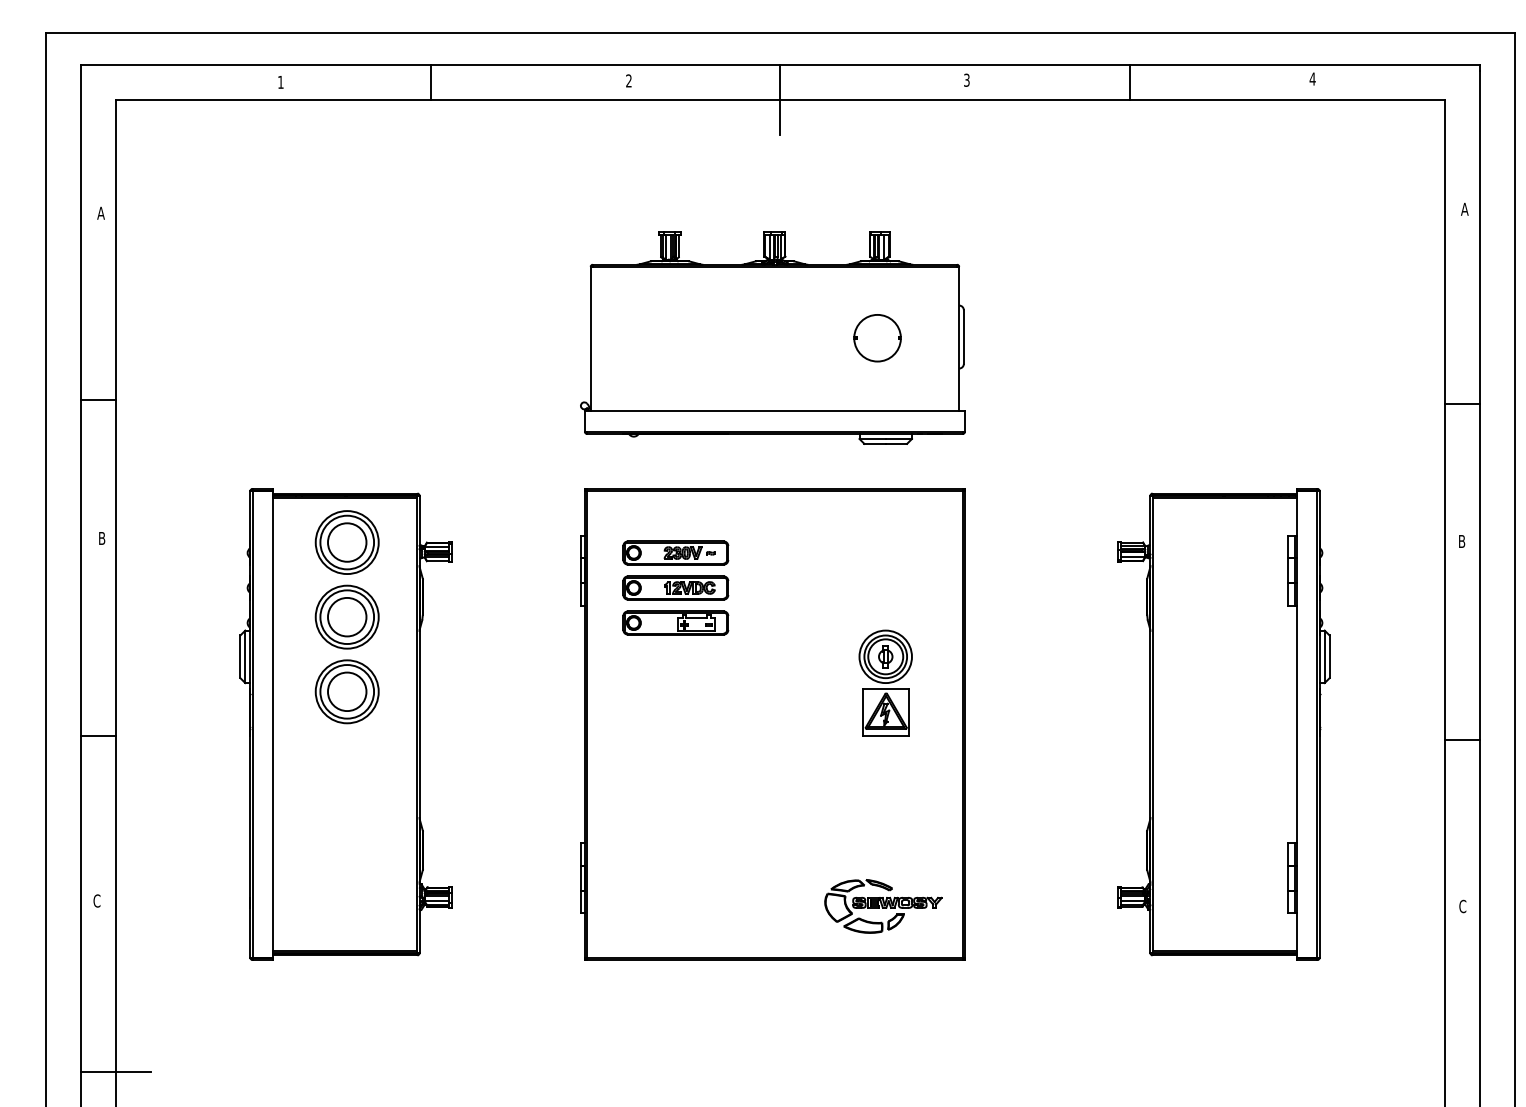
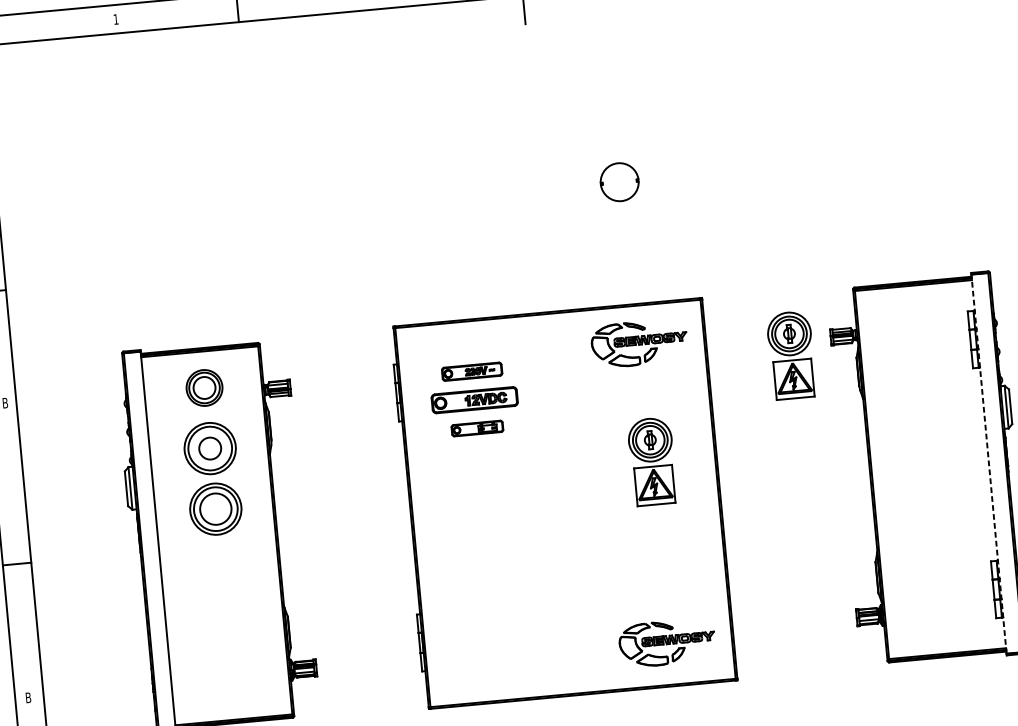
part: (772, 337) -> (534, 189), removed
part: (883, 537) -> (639, 343), added
part: (346, 542) -> (204, 388), size x0.7
part: (675, 552) -> (471, 371), size x0.7
part: (1067, 568) -> (791, 354), added
circle: (347, 616) -> (210, 448), size x0.7
part: (675, 622) -> (477, 428), size x0.6
line: (1296, 723) -> (988, 463), solid -> dashed
text: (96, 900) -> (28, 697), C -> B

